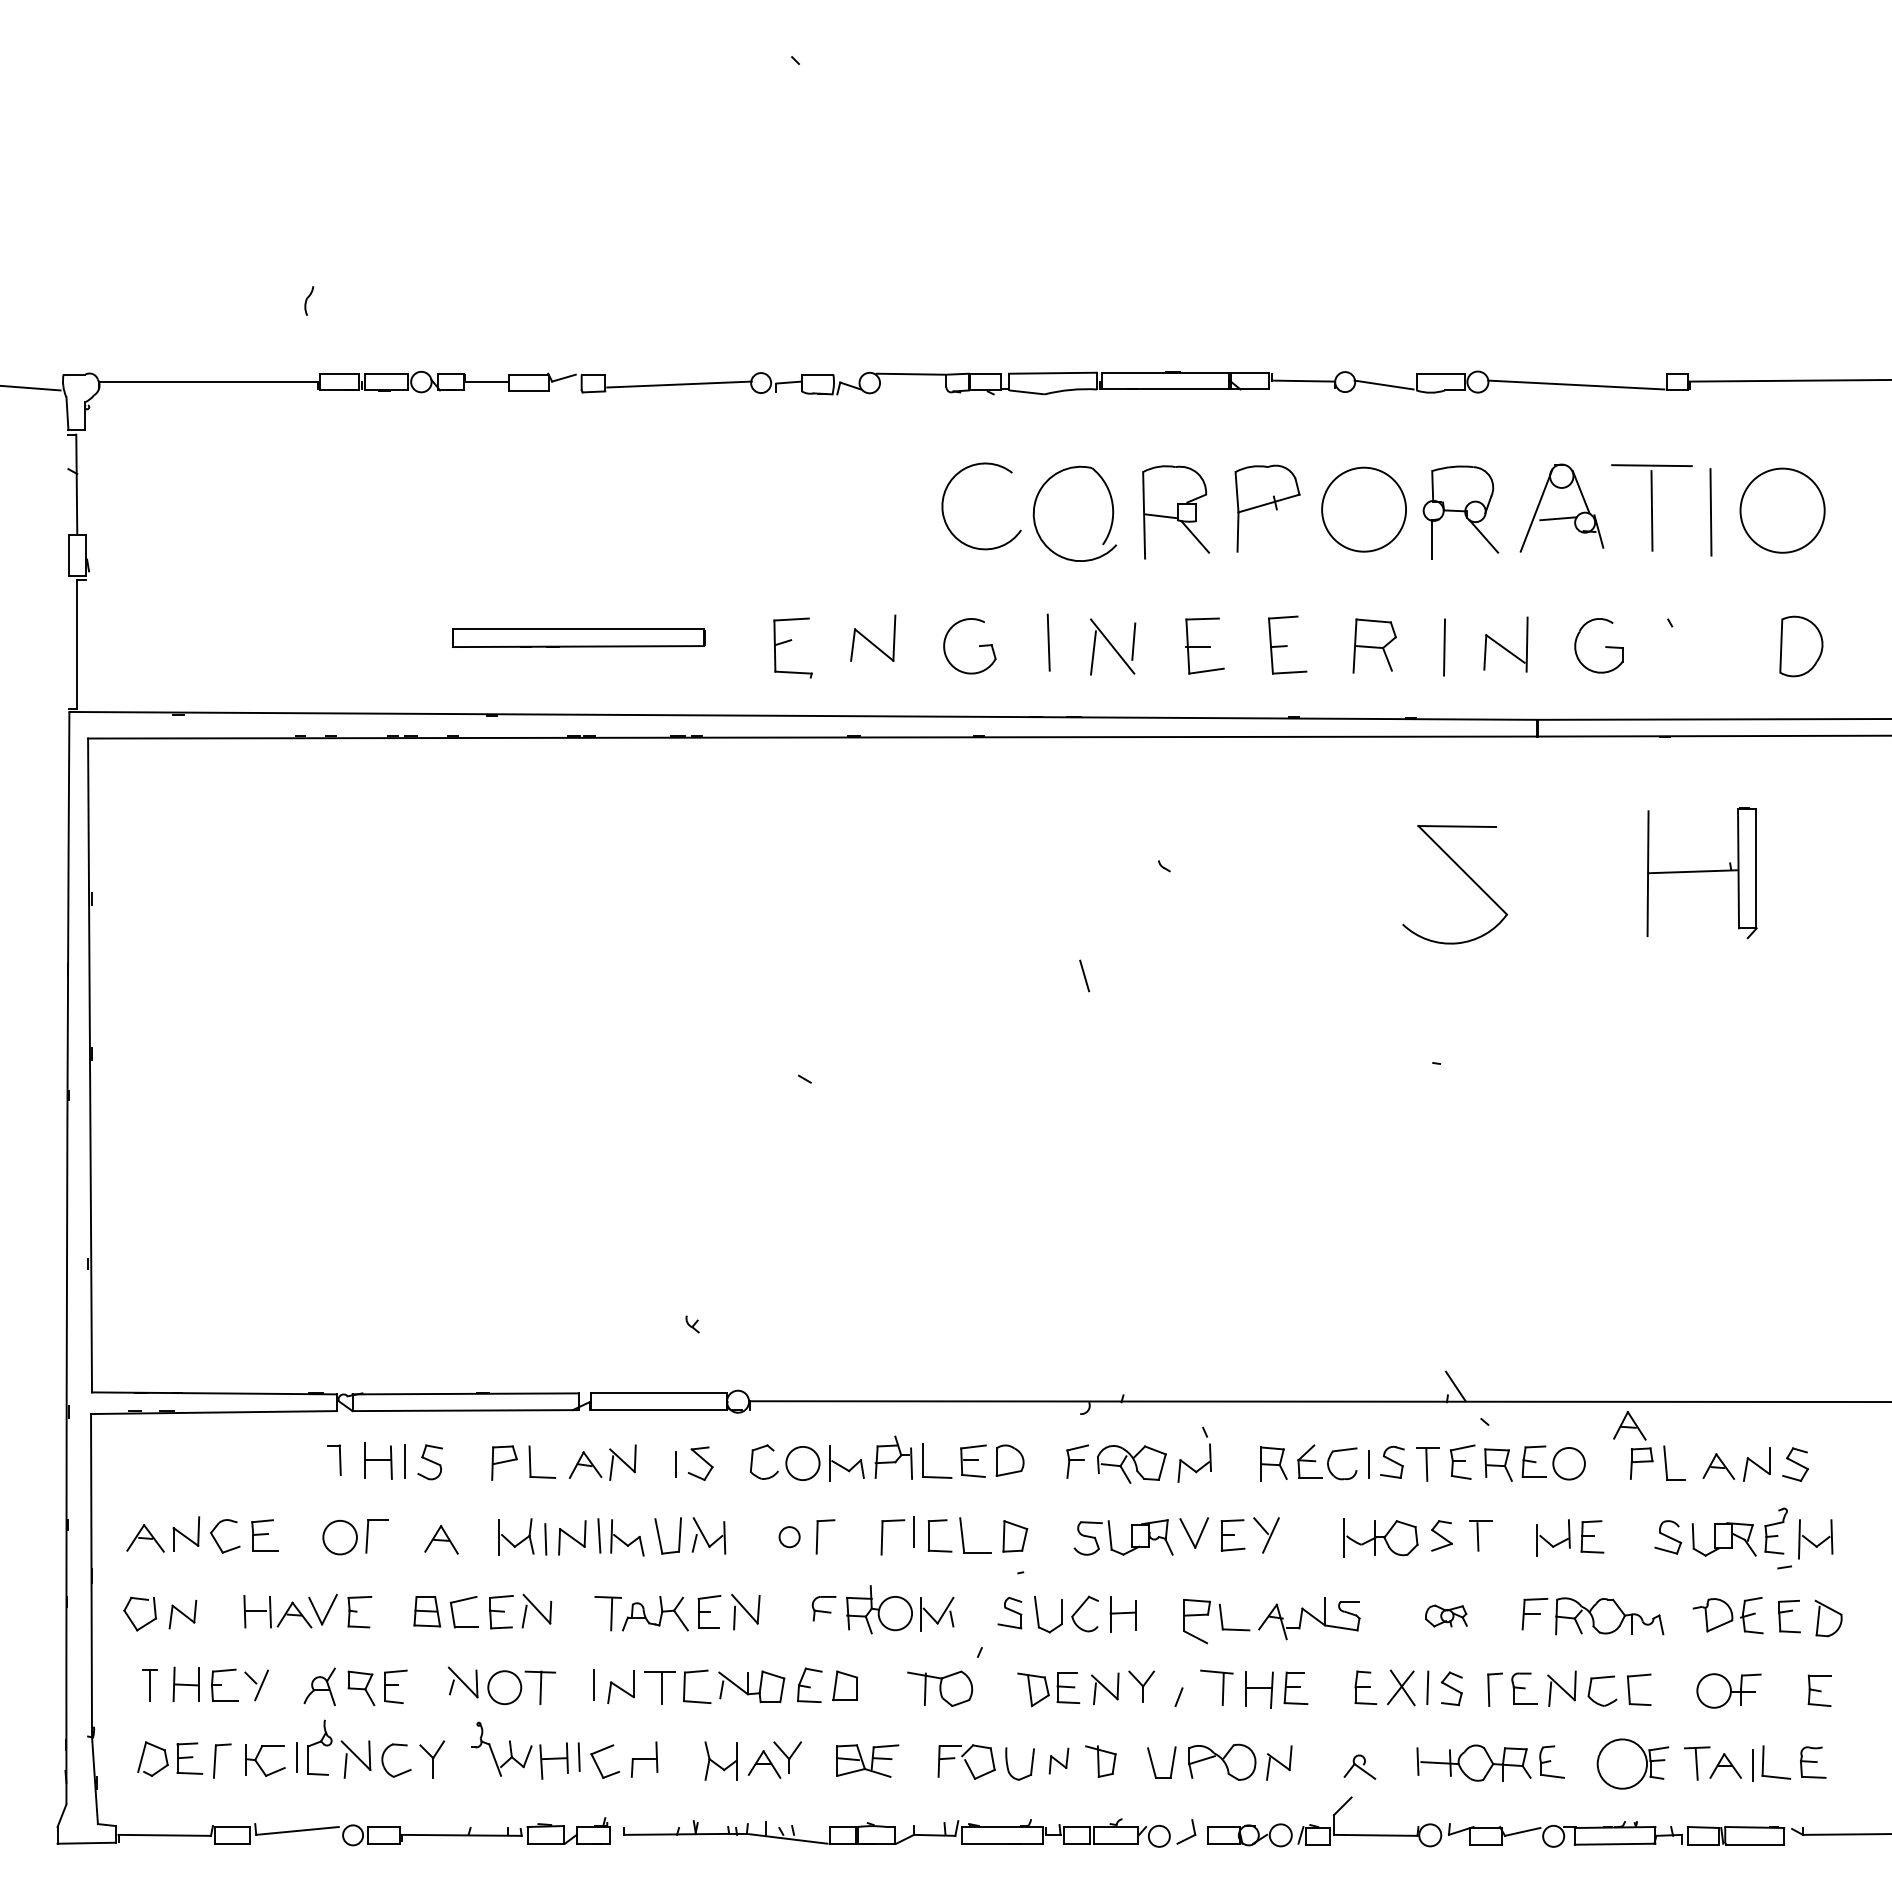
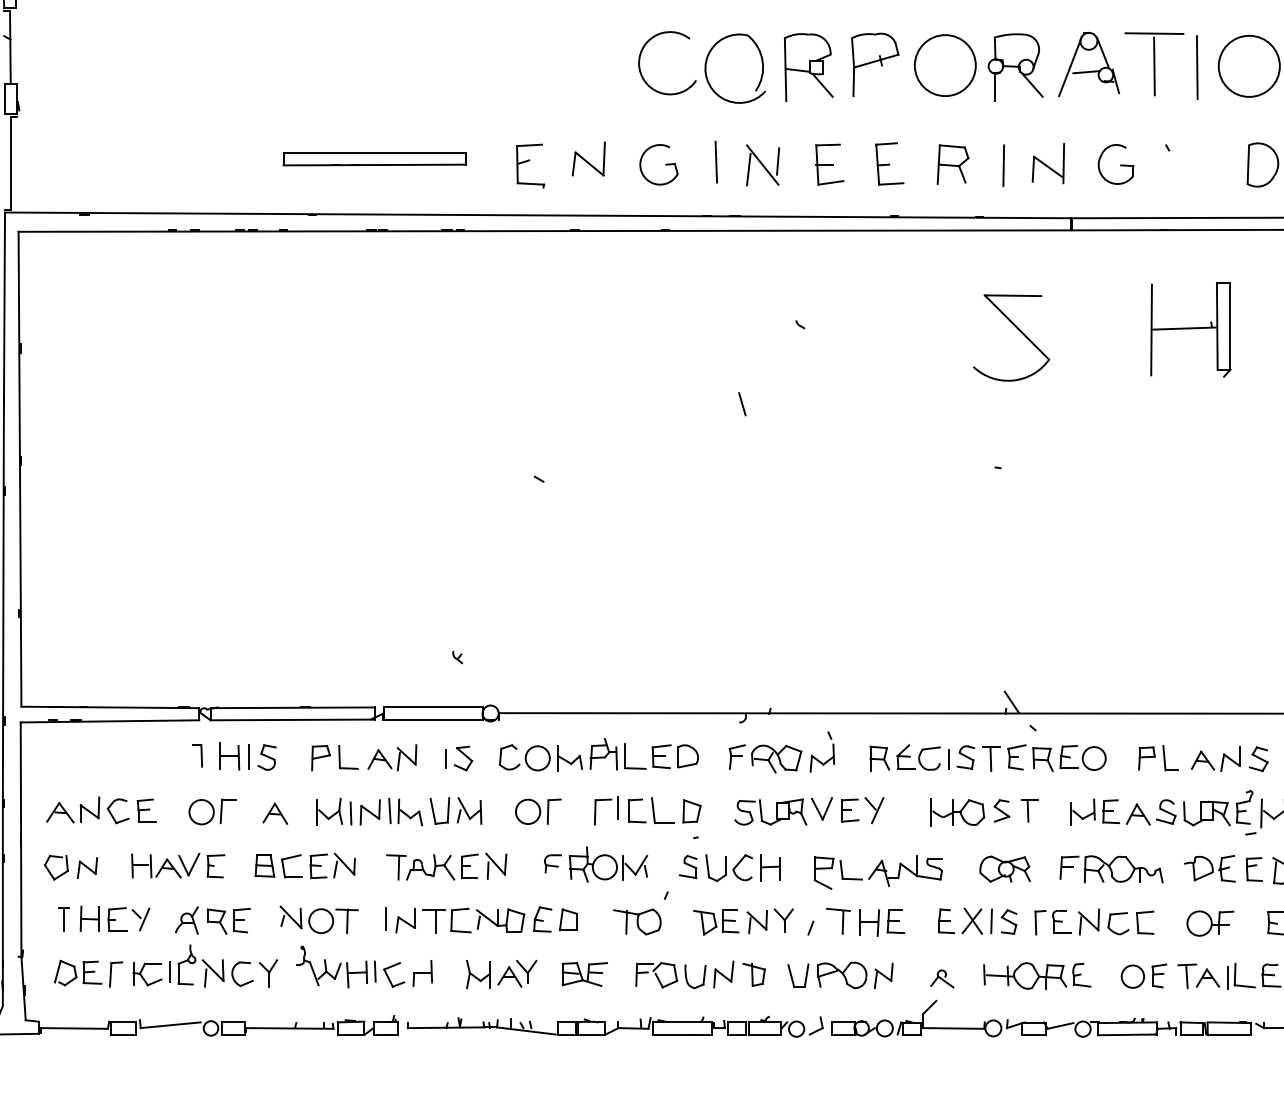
part: (1629, 1425) -> (1138, 814), moved
circle: (789, 1536) -> (528, 811), size x1.67
part: (1446, 1615) -> (1005, 868), size x1.67
part: (1058, 1760) -> (723, 974), size x1.43
circle: (1621, 1763) -> (1132, 976), size x0.62

